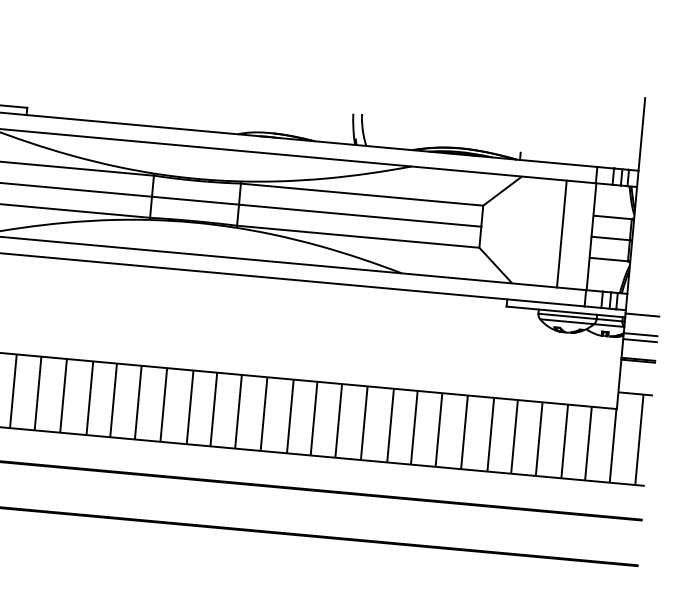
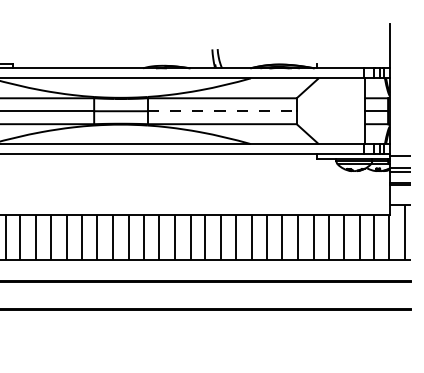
line: (360, 216) -> (222, 111), solid -> dashed
line: (562, 234) -> (346, 111), removed

